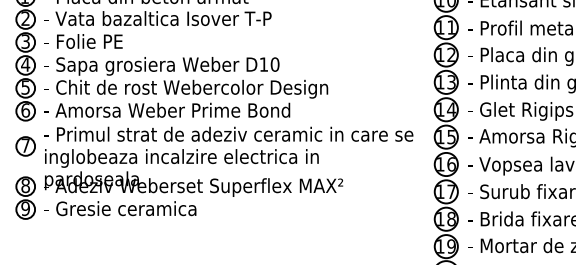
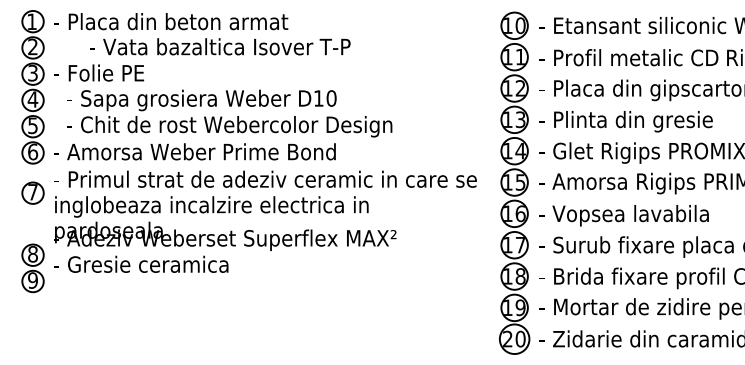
text: (157, 18) -> (220, 46), moved
text: (185, 77) -> (229, 113), moved
part: (25, 198) -> (32, 268), moved

